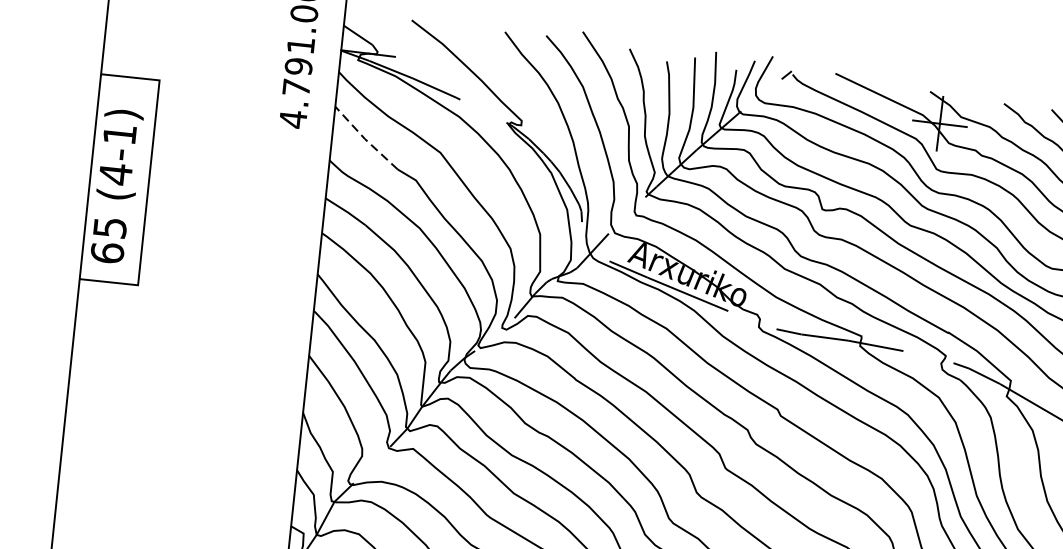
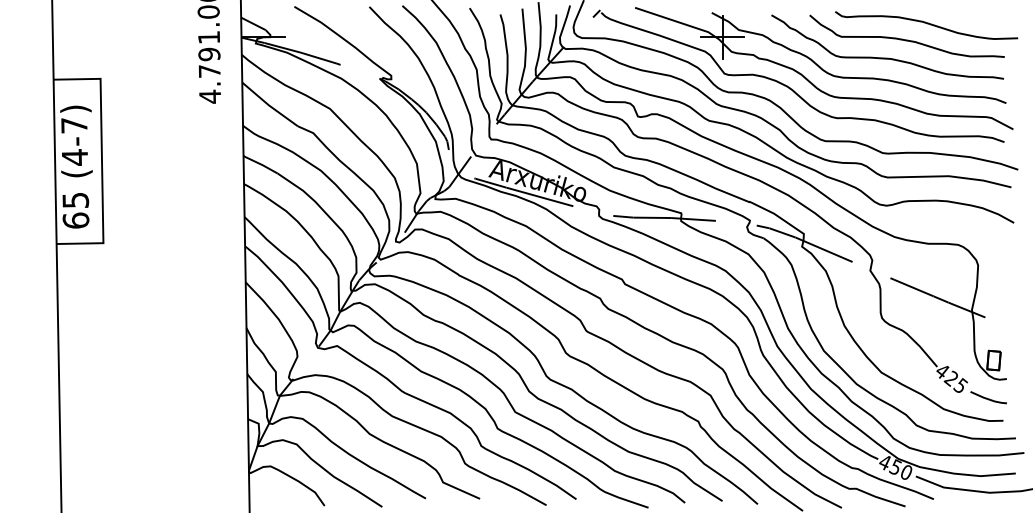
text: (120, 134) -> (74, 125), (4-1) -> (4-7)
line: (364, 139) -> (268, 105), dashed -> solid

